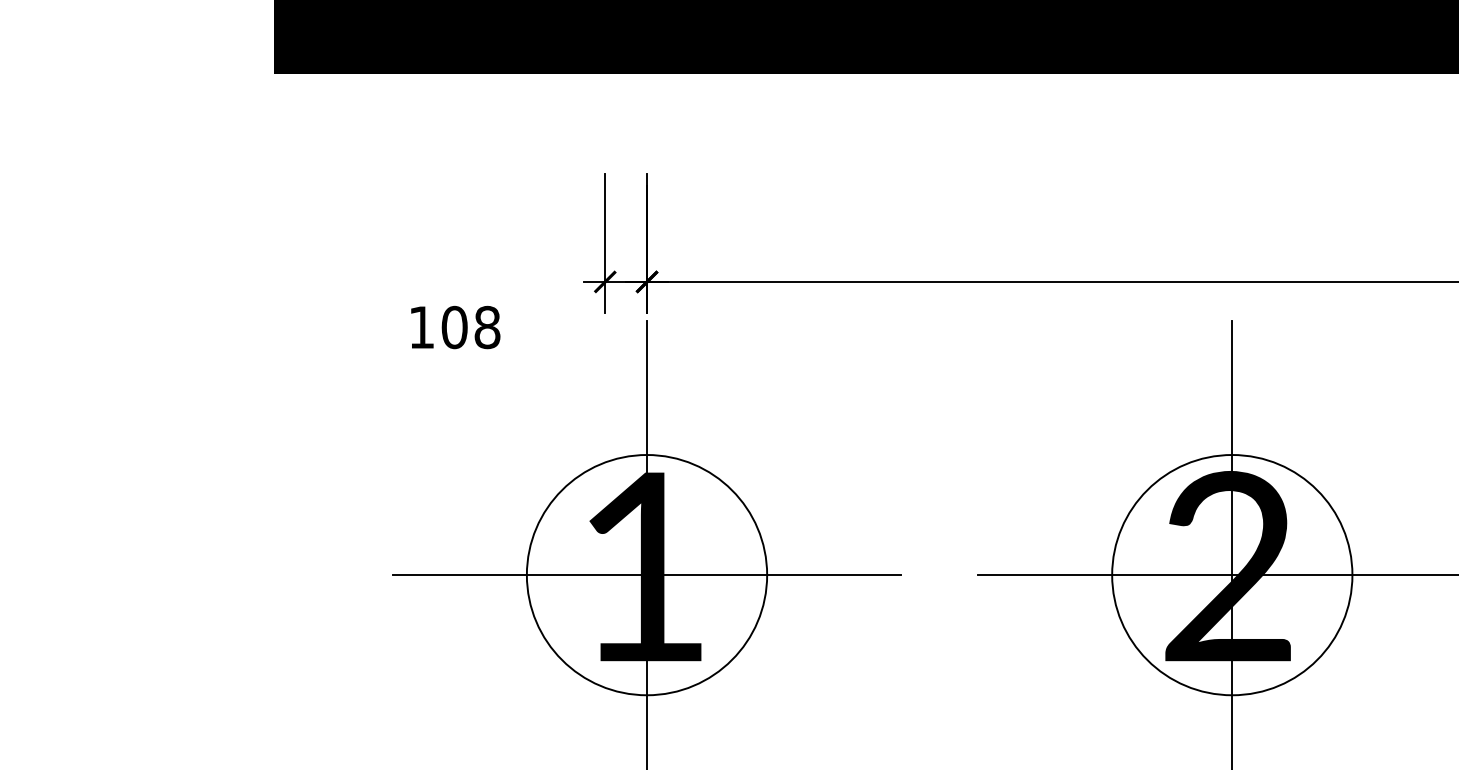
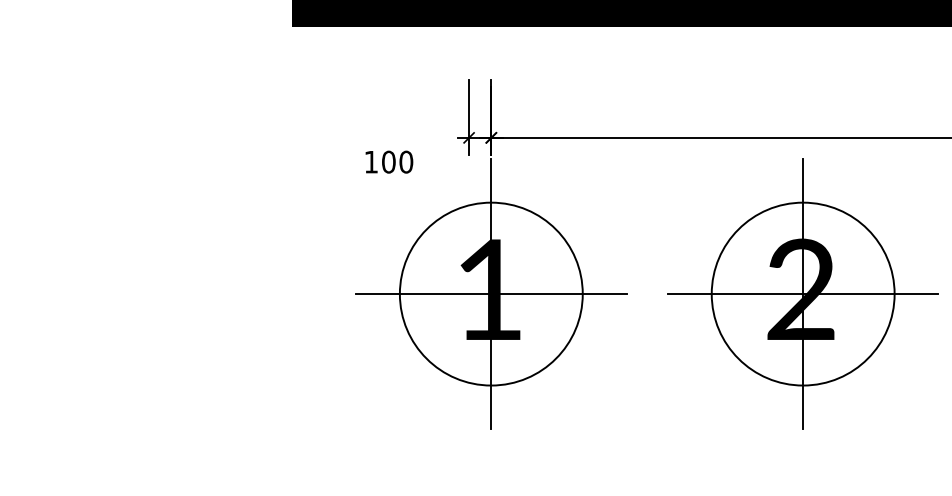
text: (487, 328) -> (406, 162), 108 -> 100
circle: (645, 573) -> (490, 293), size x1.43
circle: (1231, 573) -> (802, 293), size x1.43

